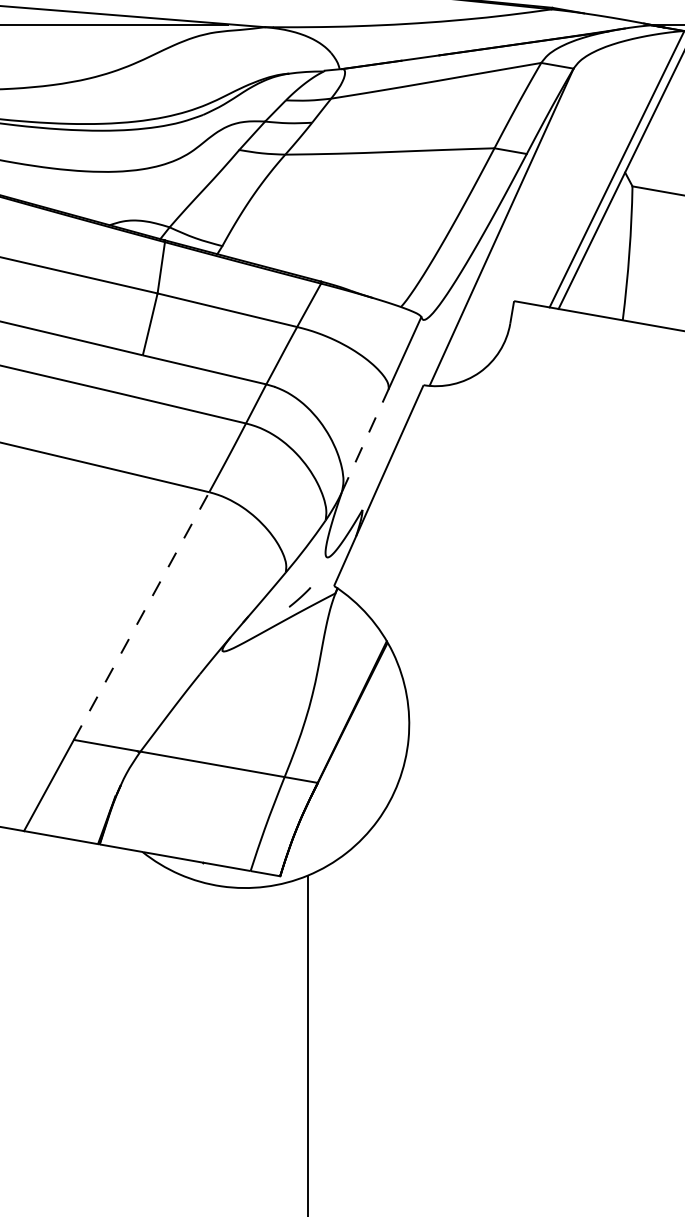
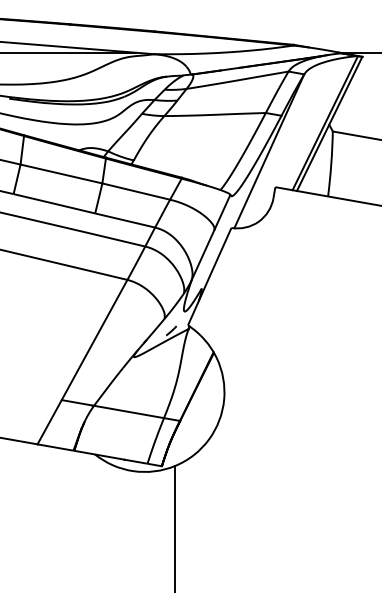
line: (365, 439) -> (203, 254), dashed -> solid
line: (141, 615) -> (94, 339), dashed -> solid

